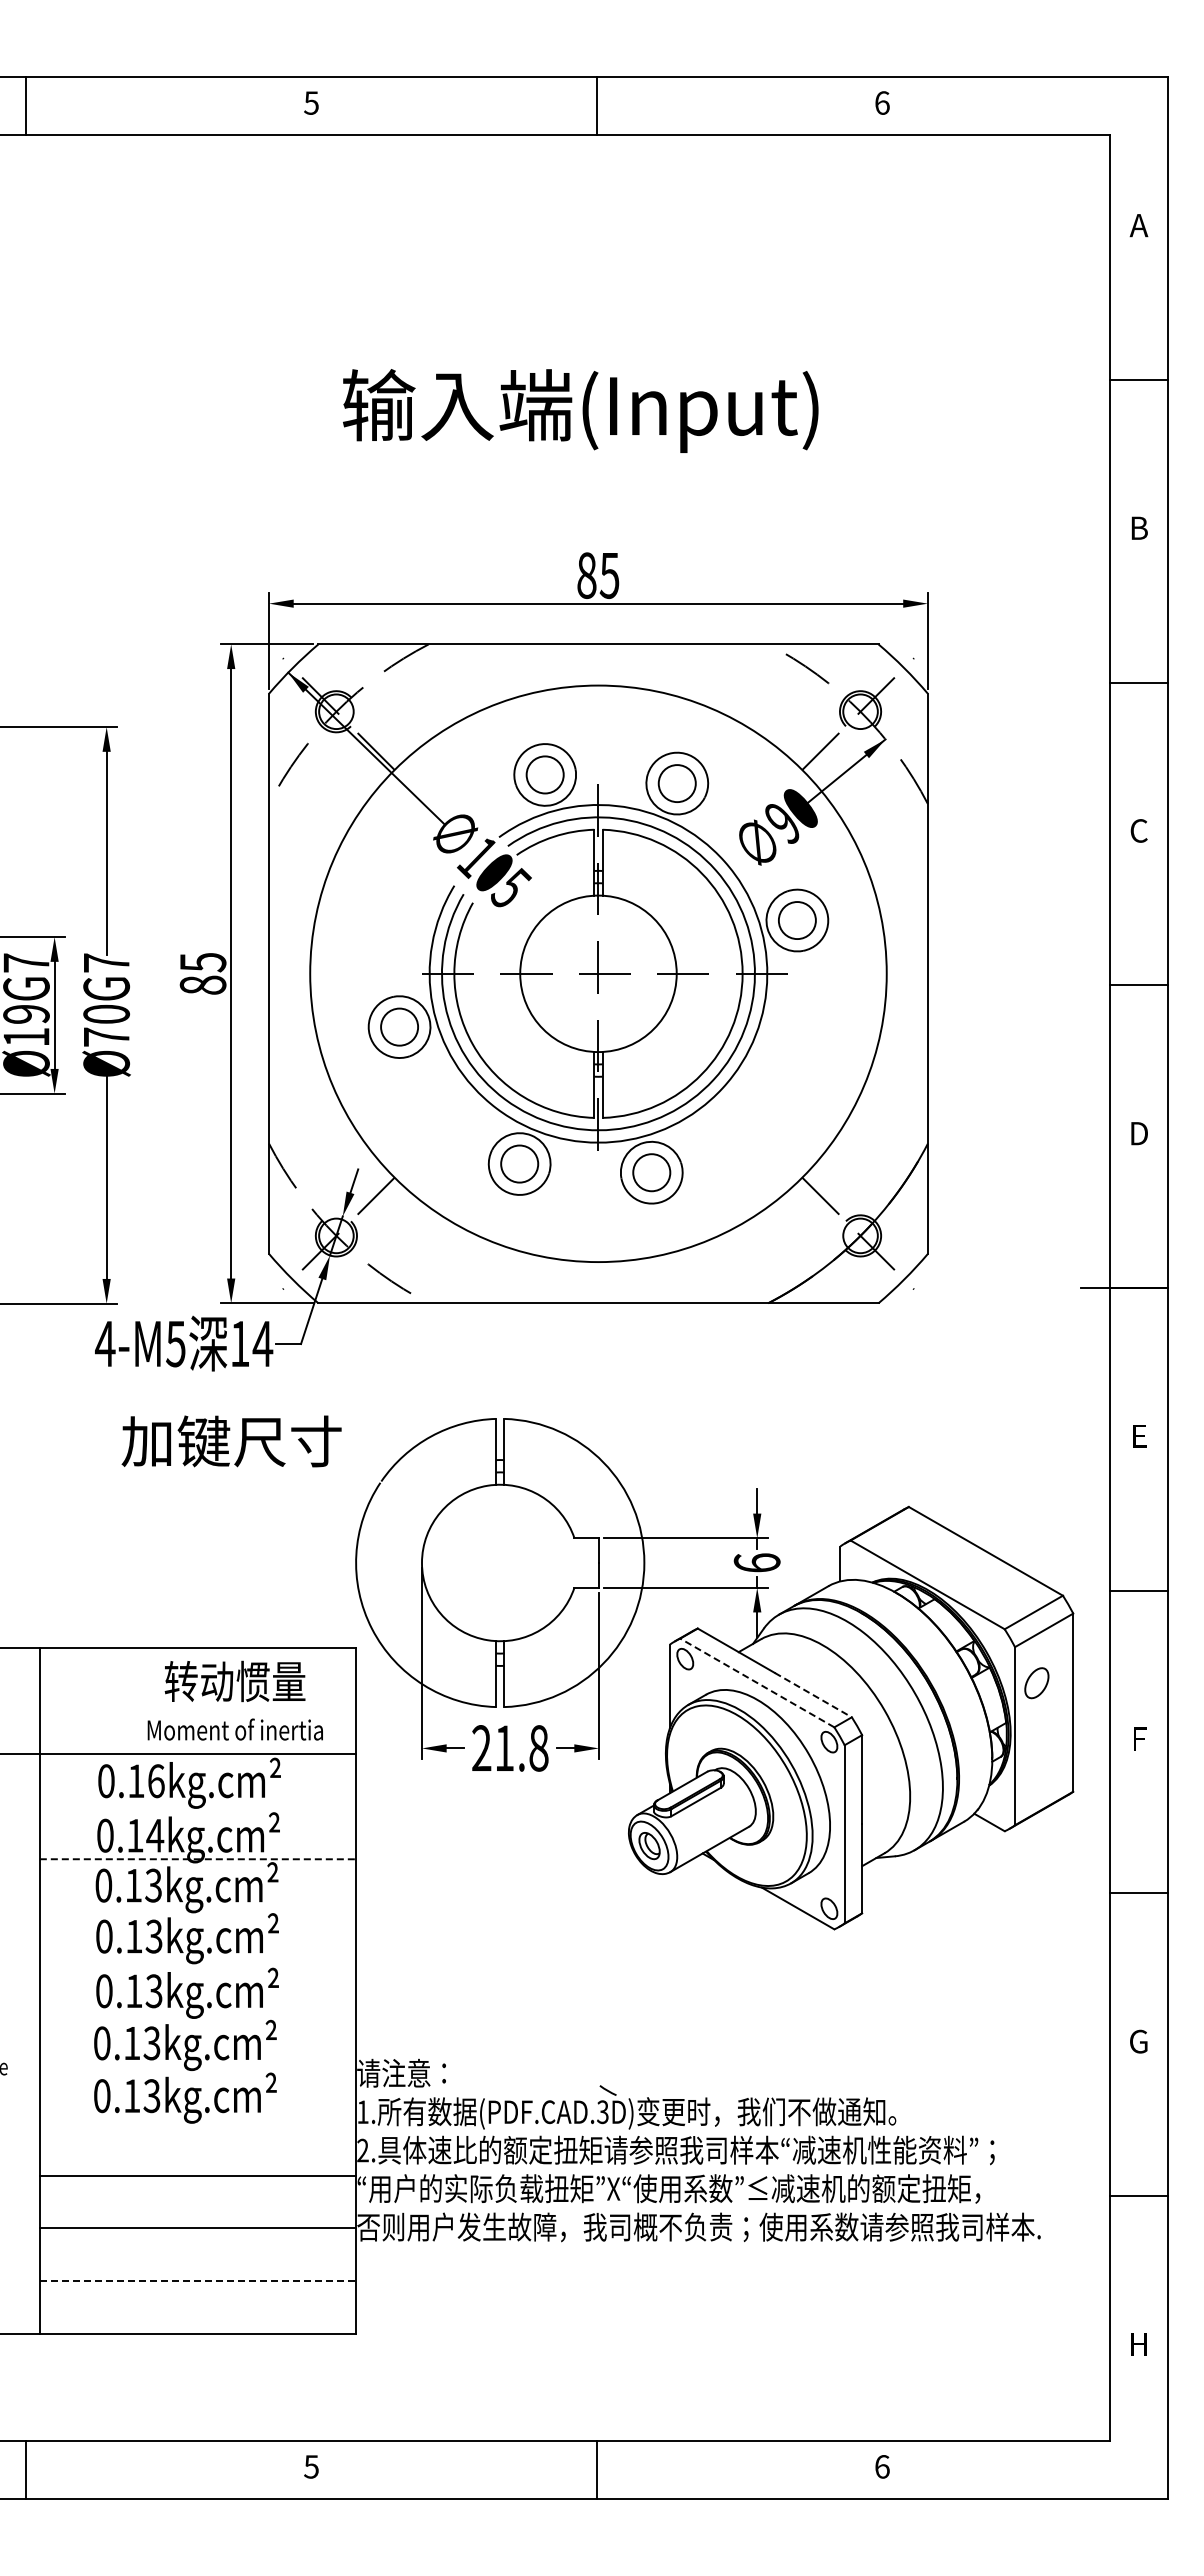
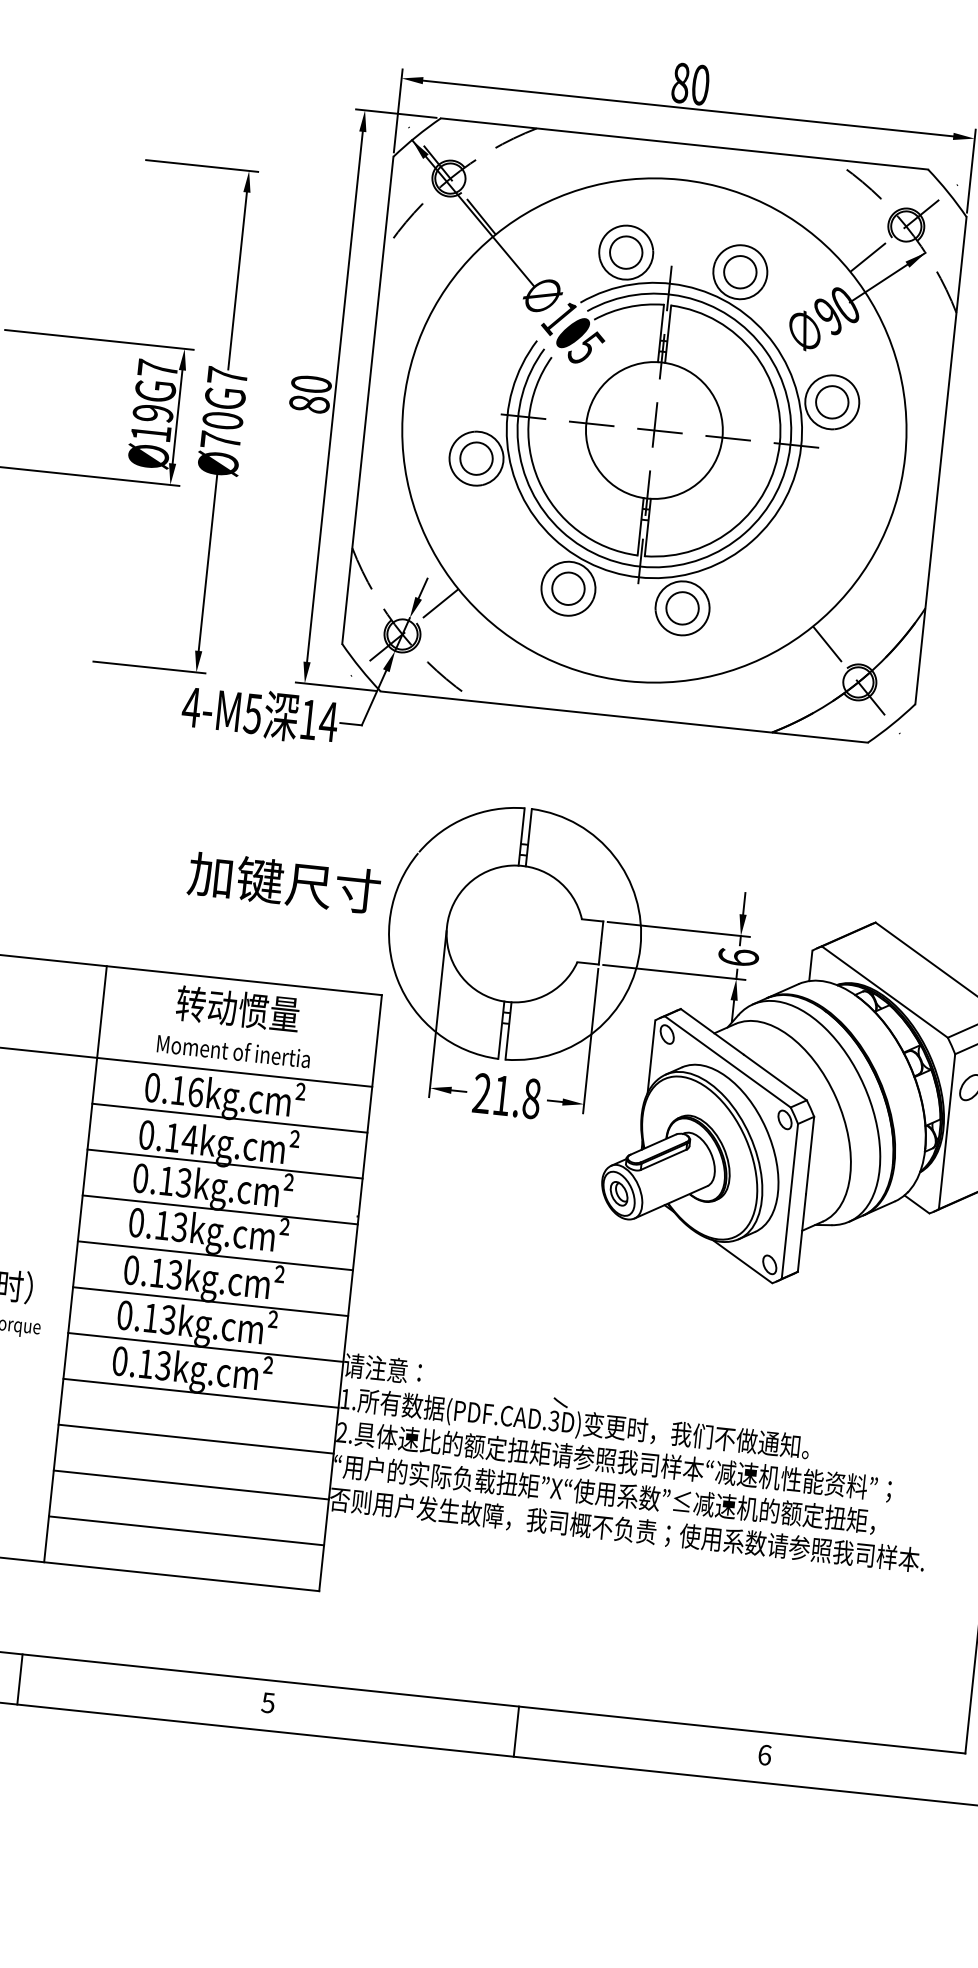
text: (609, 575) -> (700, 85), 85 -> 80
text: (202, 962) -> (311, 384), 85 -> 80
text: (231, 1441) -> (284, 882), moved
line: (757, 1682) -> (727, 1061), dashed -> solid
line: (813, 1695) -> (775, 1077), dashed -> solid
text: (234, 1700) -> (235, 1025), moved
line: (197, 1806) -> (229, 1118), added
line: (198, 1859) -> (225, 1164), dashed -> solid
line: (197, 1912) -> (219, 1210), added
line: (197, 1964) -> (215, 1255), added
line: (197, 2017) -> (210, 1301), added
line: (197, 2070) -> (205, 1347), added
line: (197, 2122) -> (200, 1392), added
line: (198, 2280) -> (187, 1530), dashed -> solid

